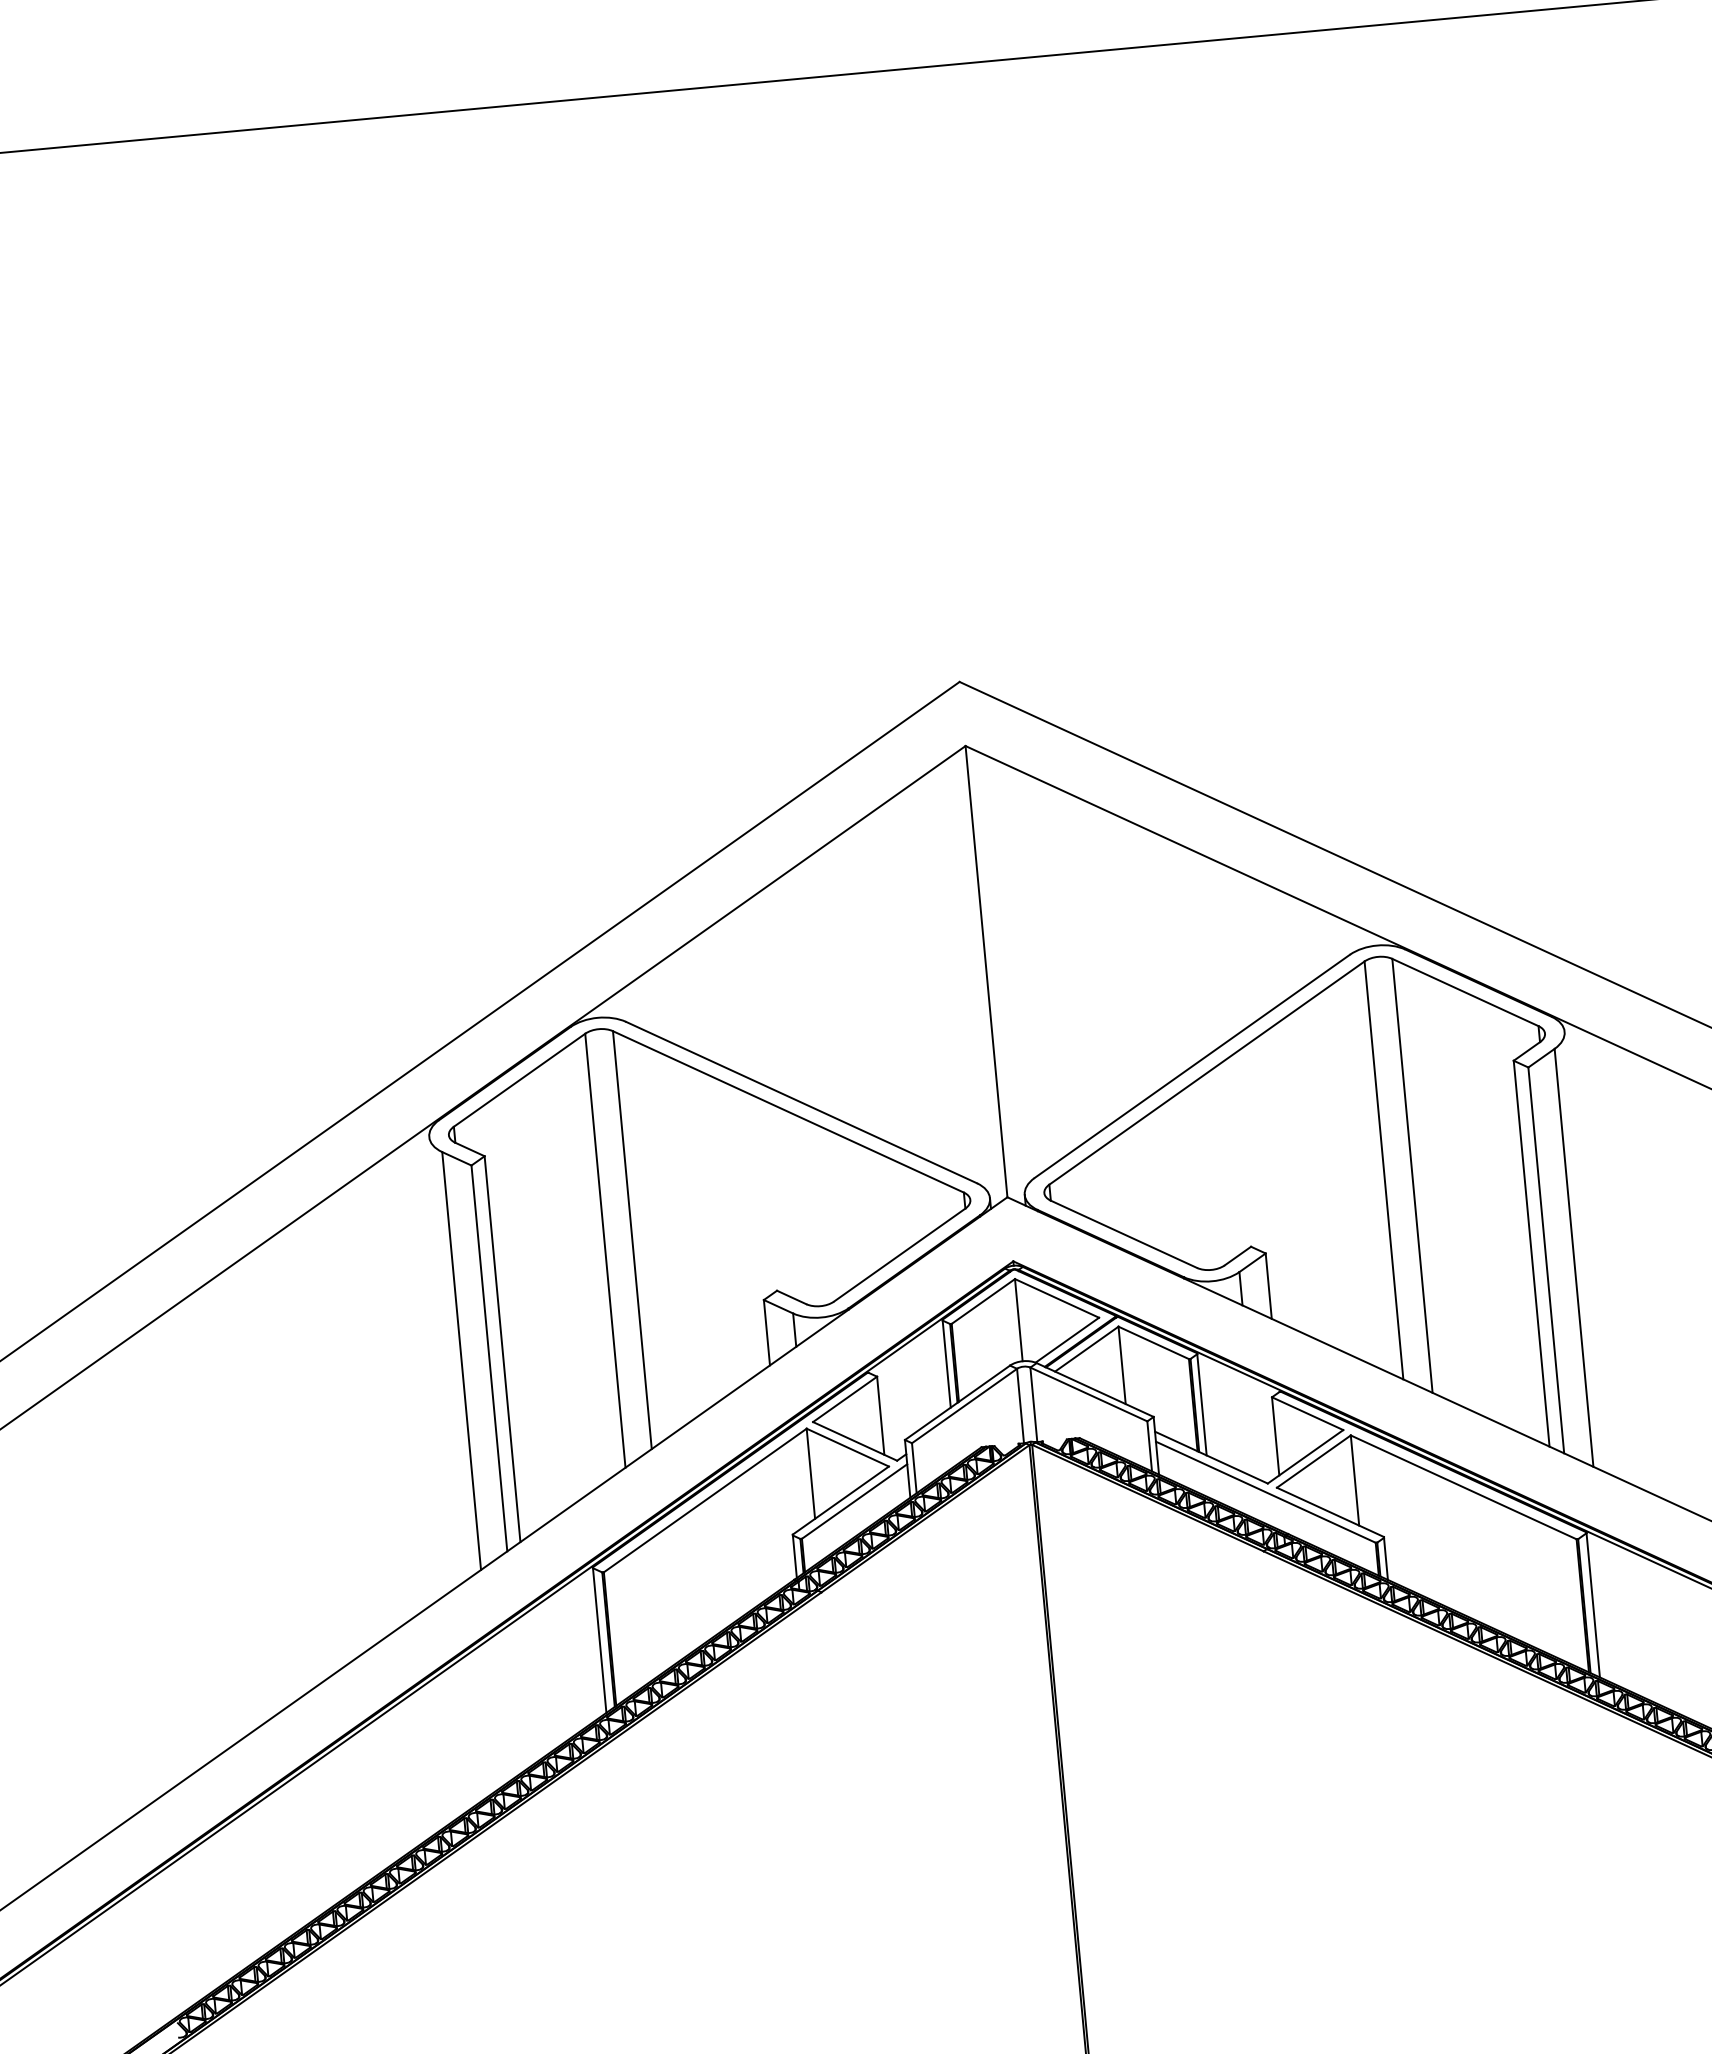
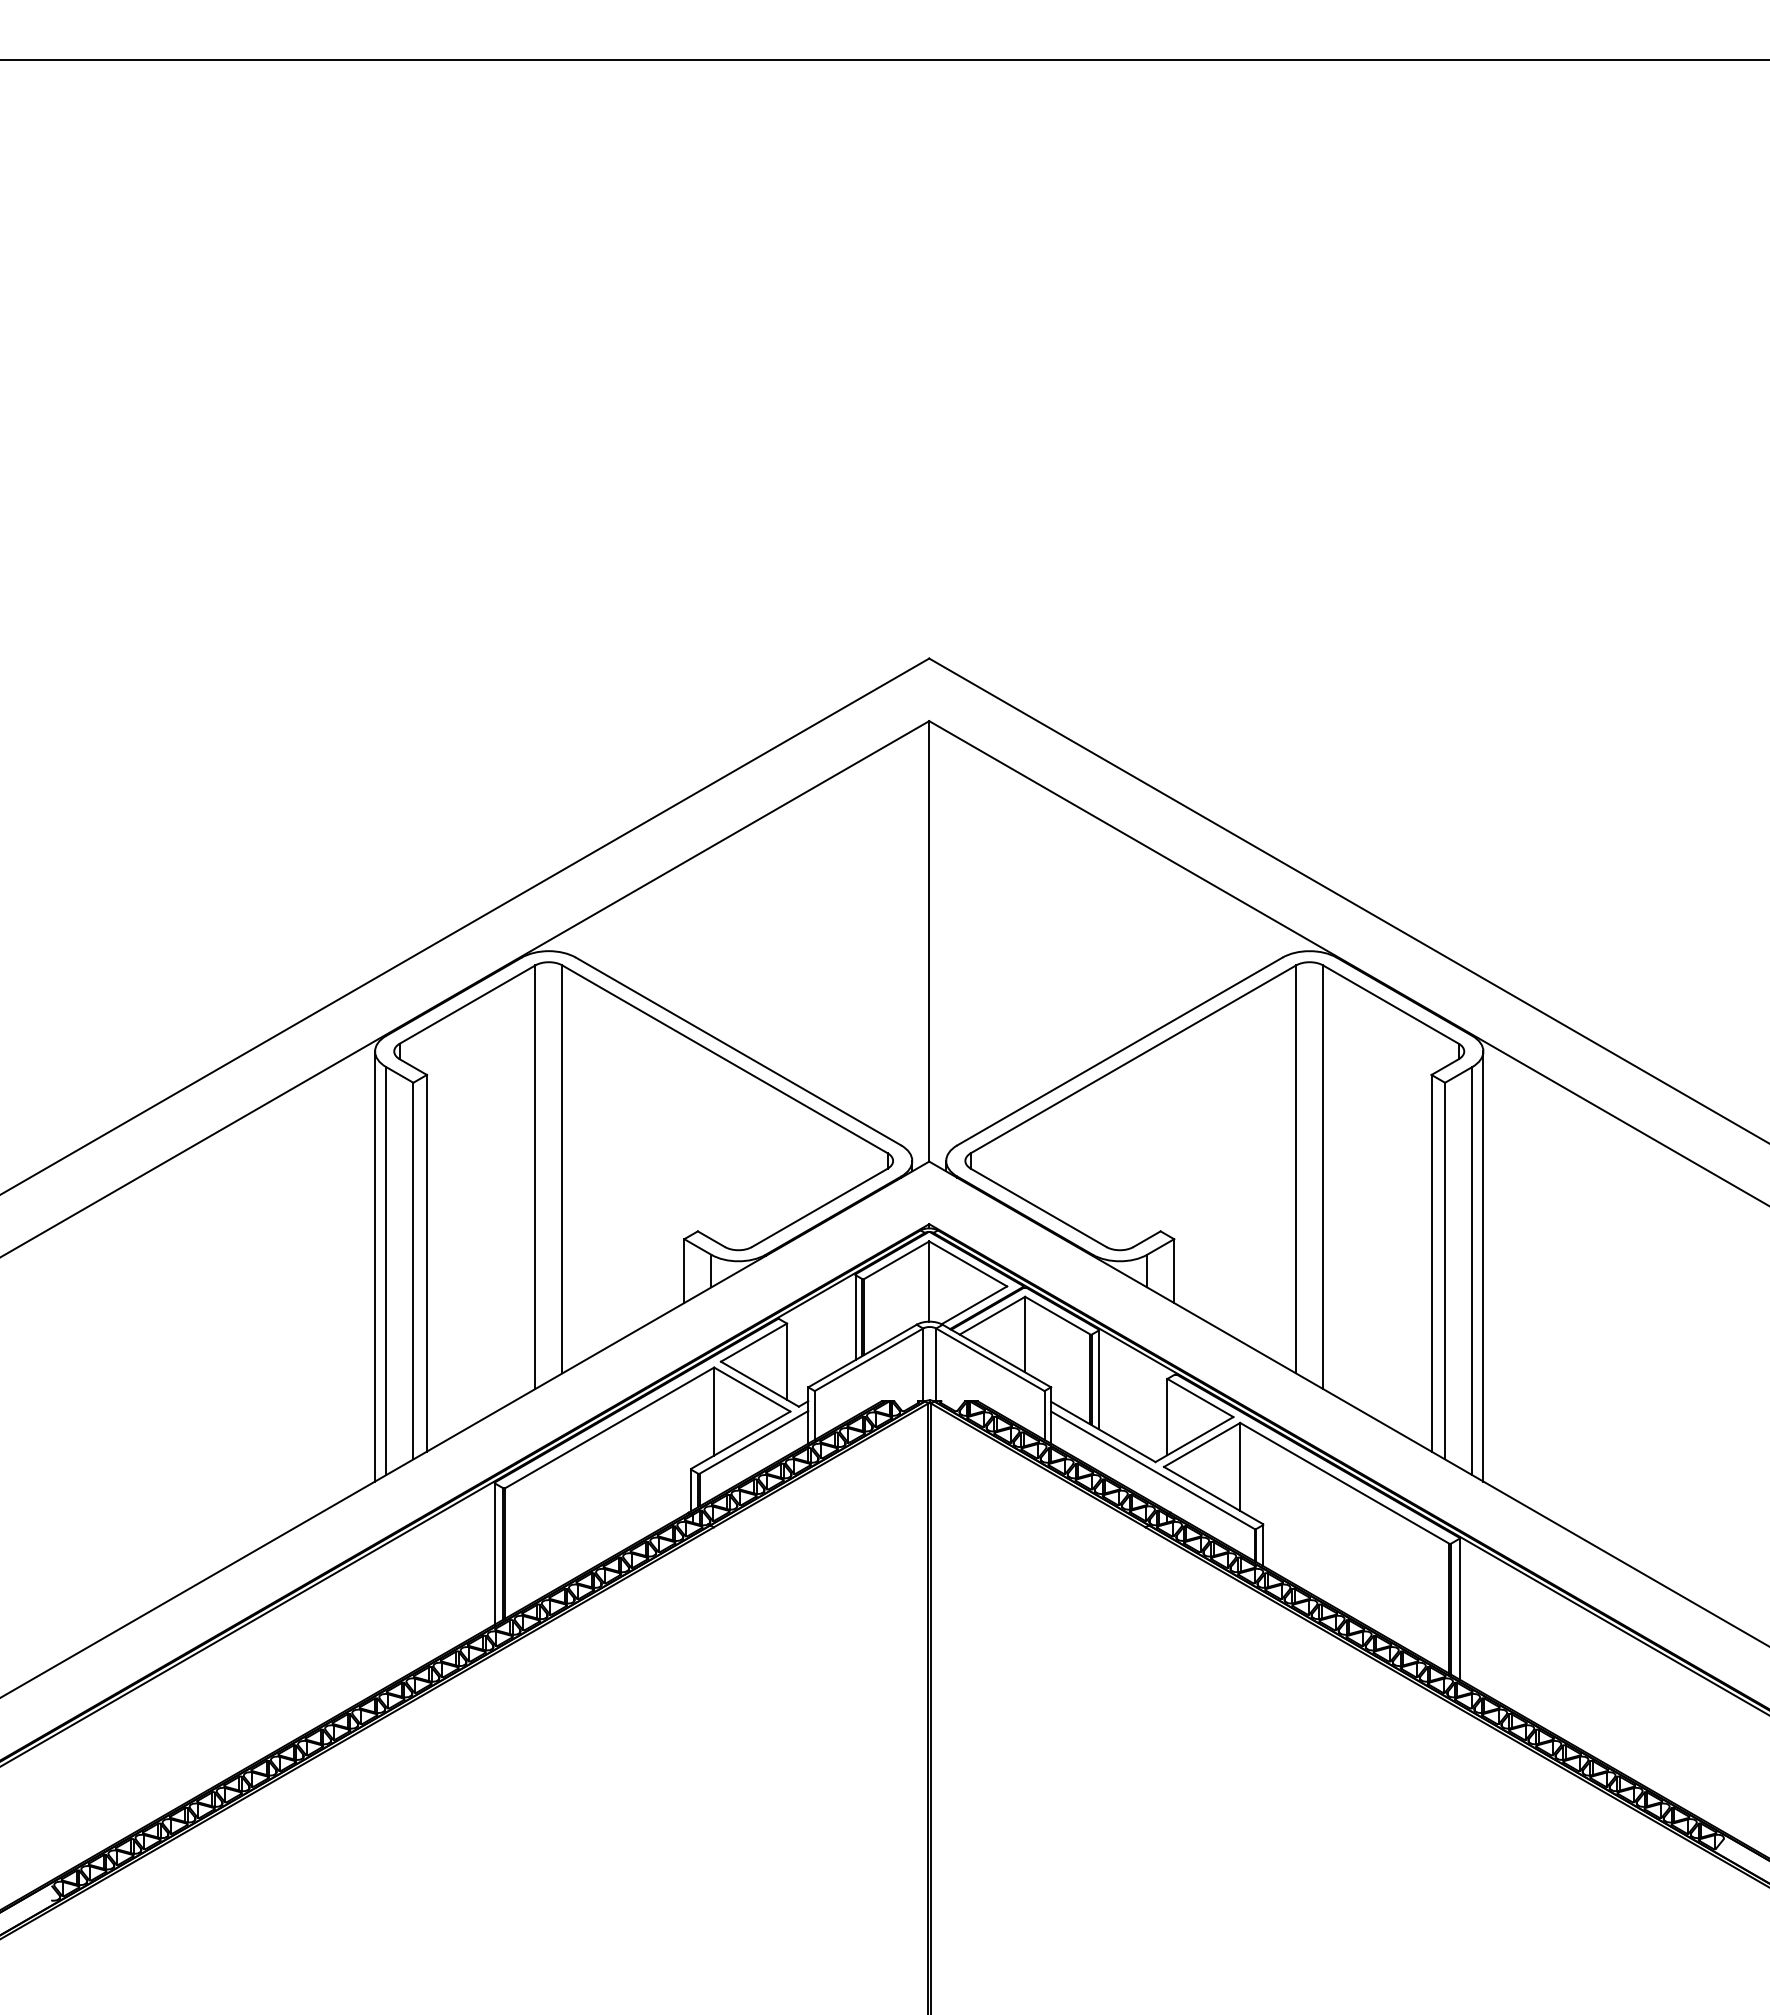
line: (1585, 1252) -> (1483, 1266), added
line: (450, 1357) -> (375, 1266), added

